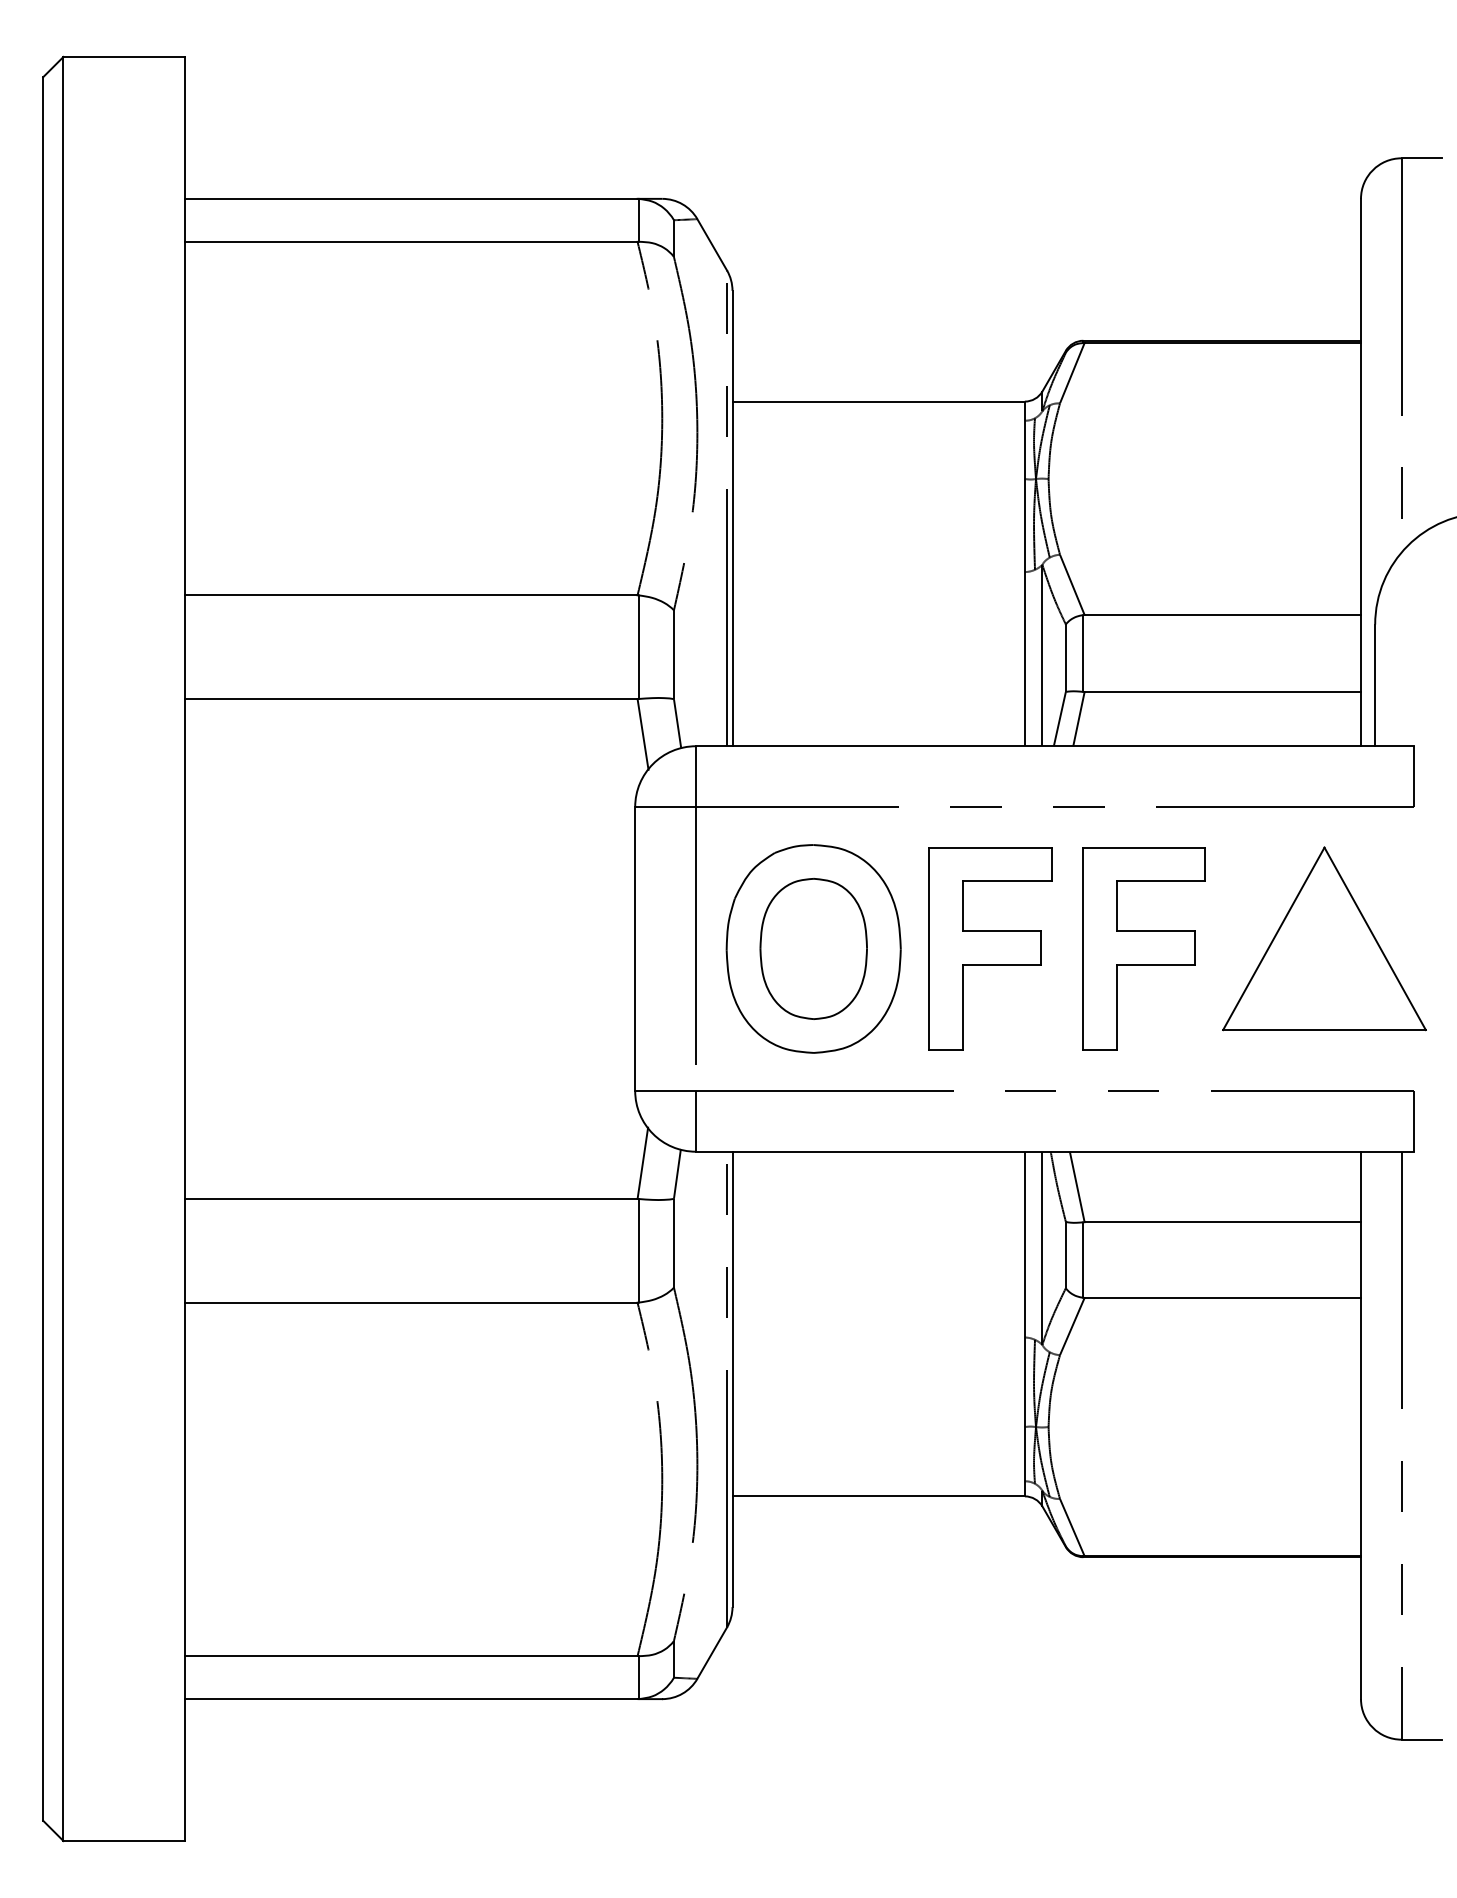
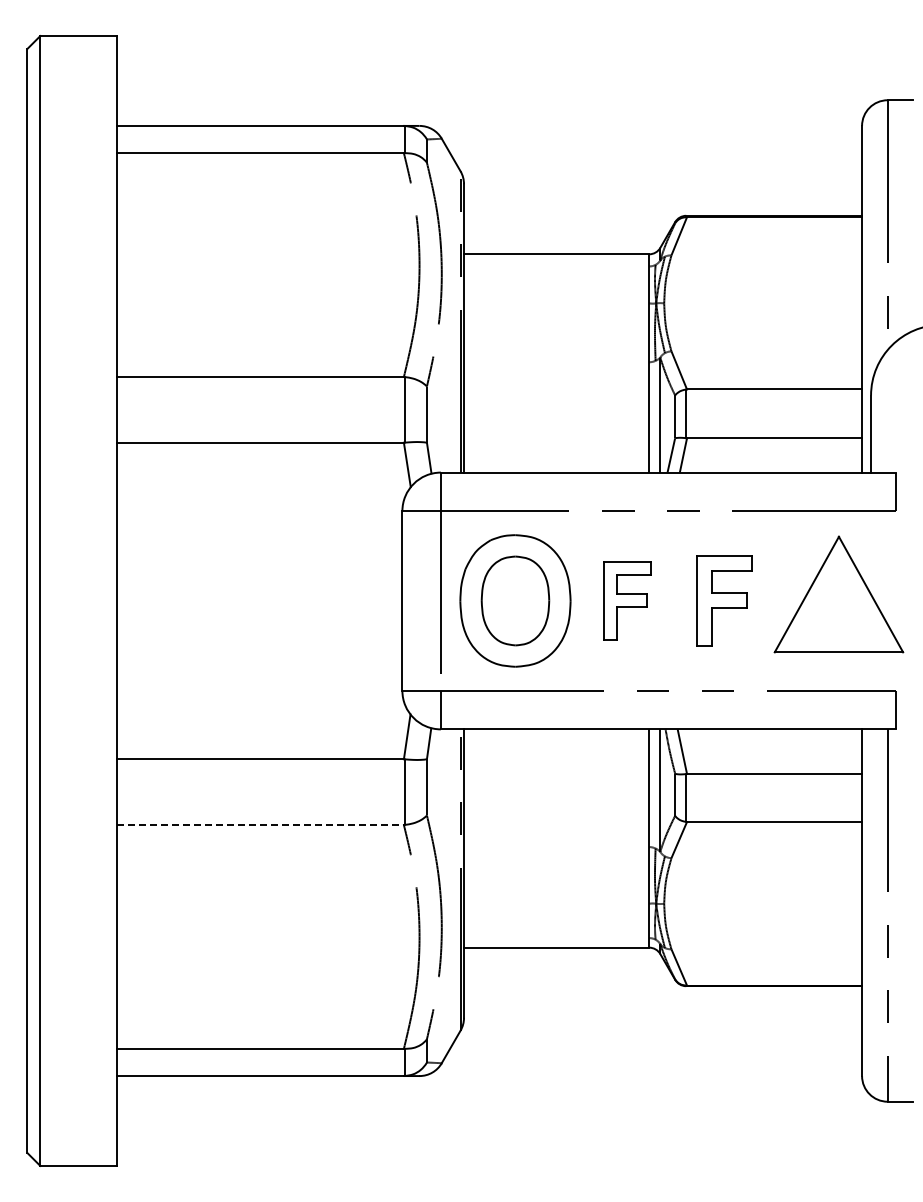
part: (990, 948) -> (627, 600), size x0.6
part: (1143, 948) -> (724, 600), size x0.7
line: (412, 1301) -> (261, 824), solid -> dashed

